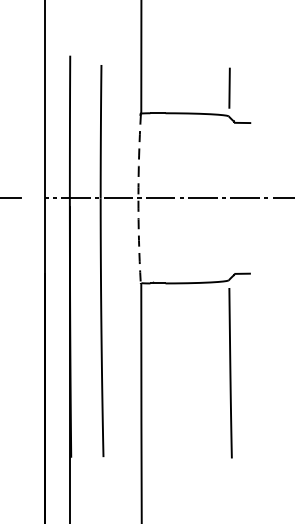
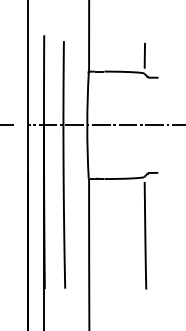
arc: (138, 198) -> (87, 125), dashed -> solid

